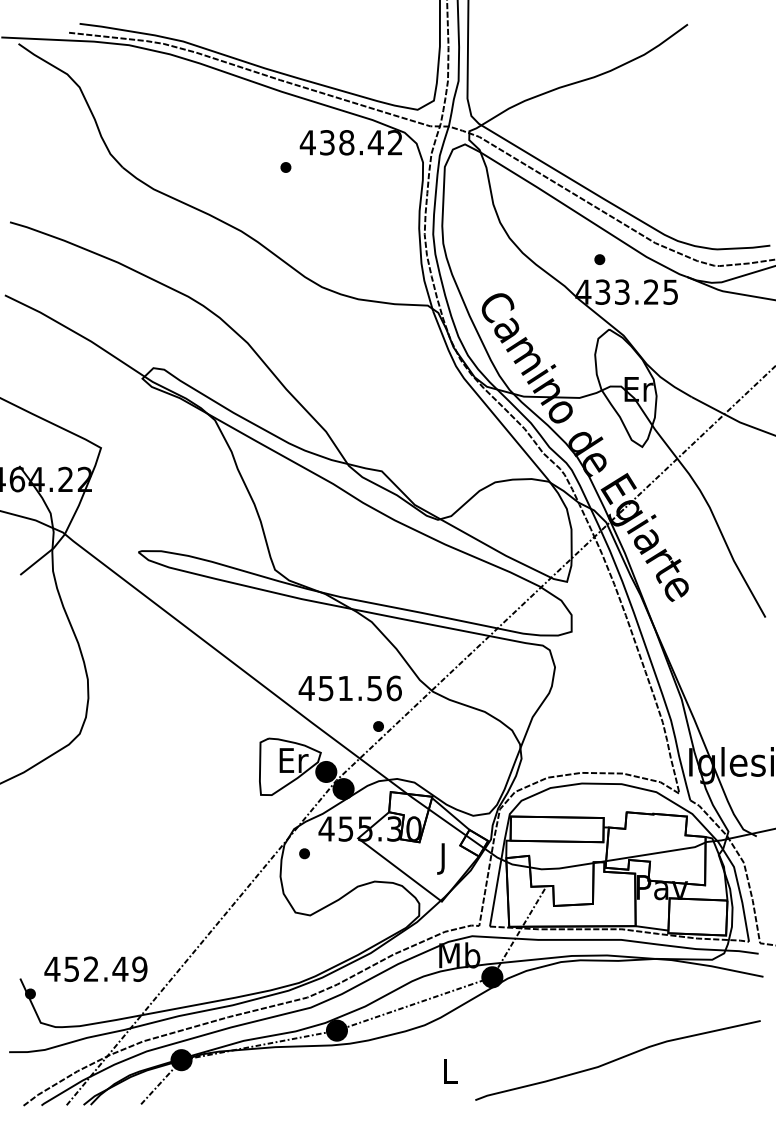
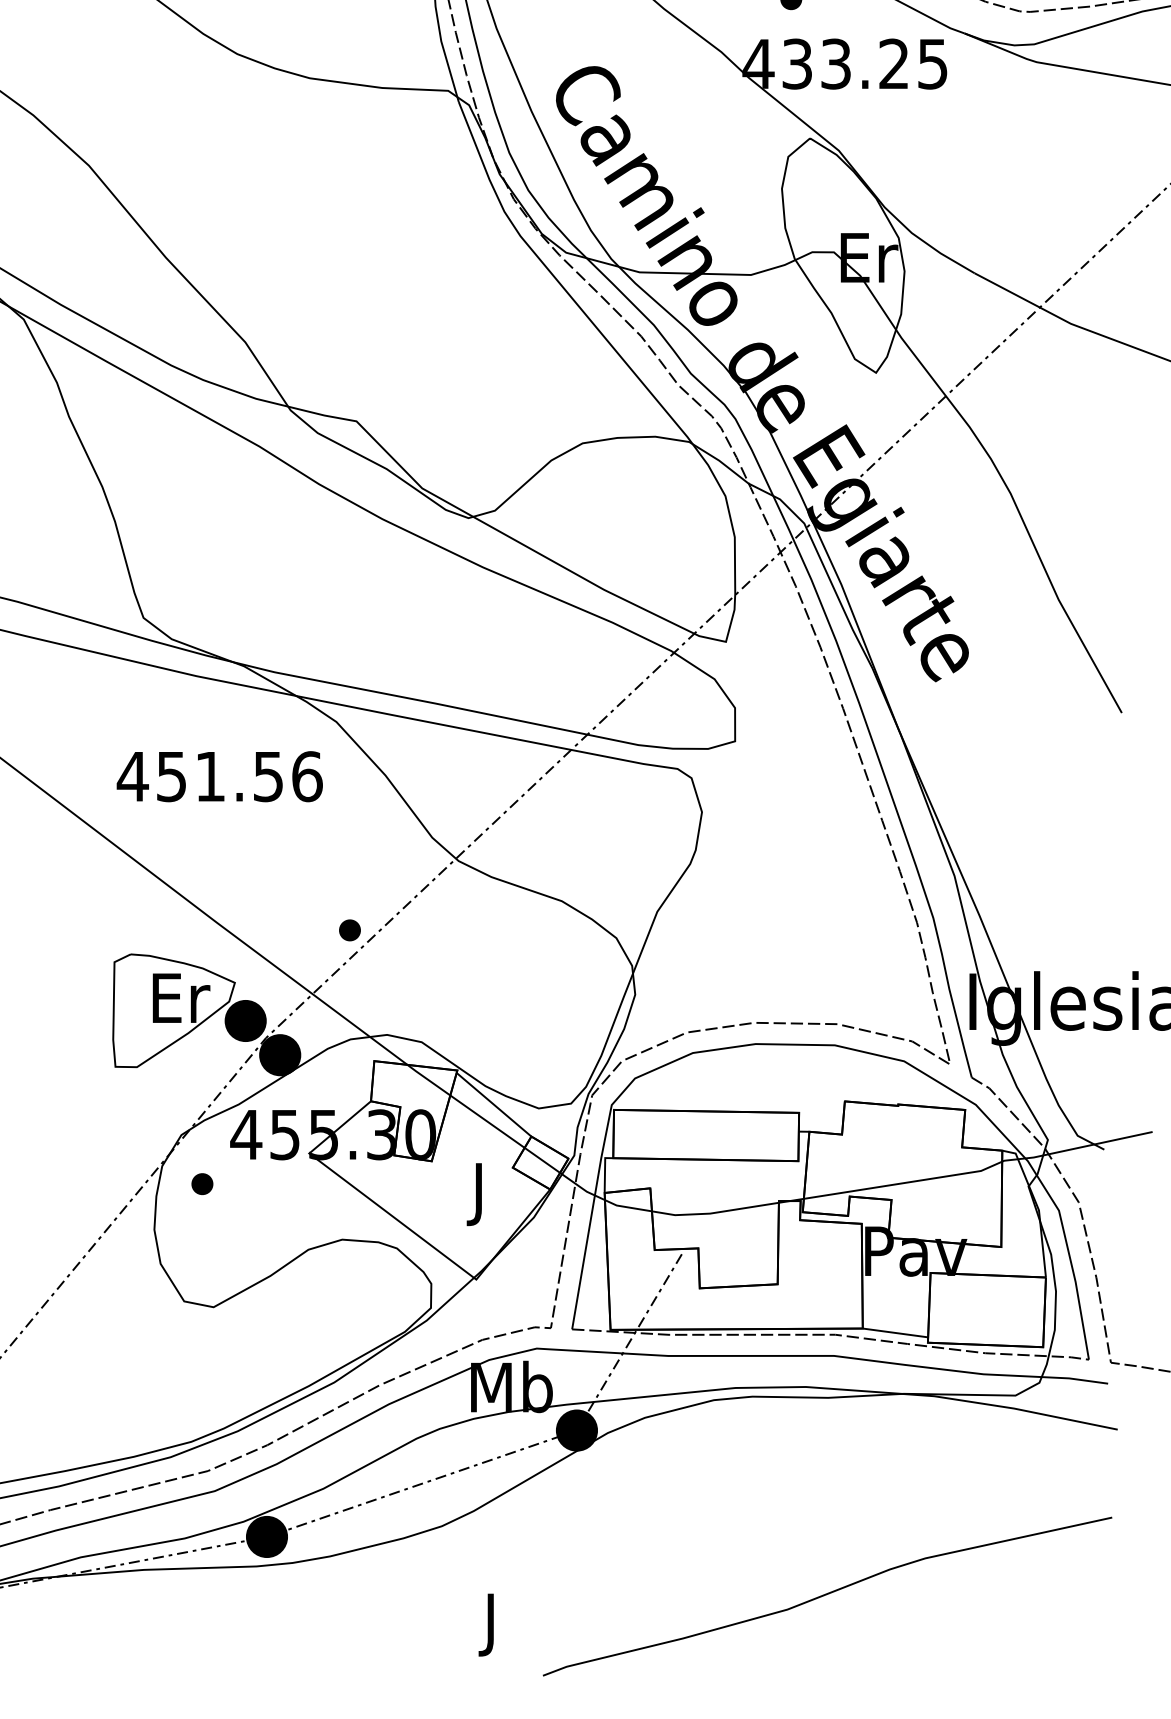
text: (349, 688) -> (218, 776), moved
text: (450, 1074) -> (493, 1624), L -> J

